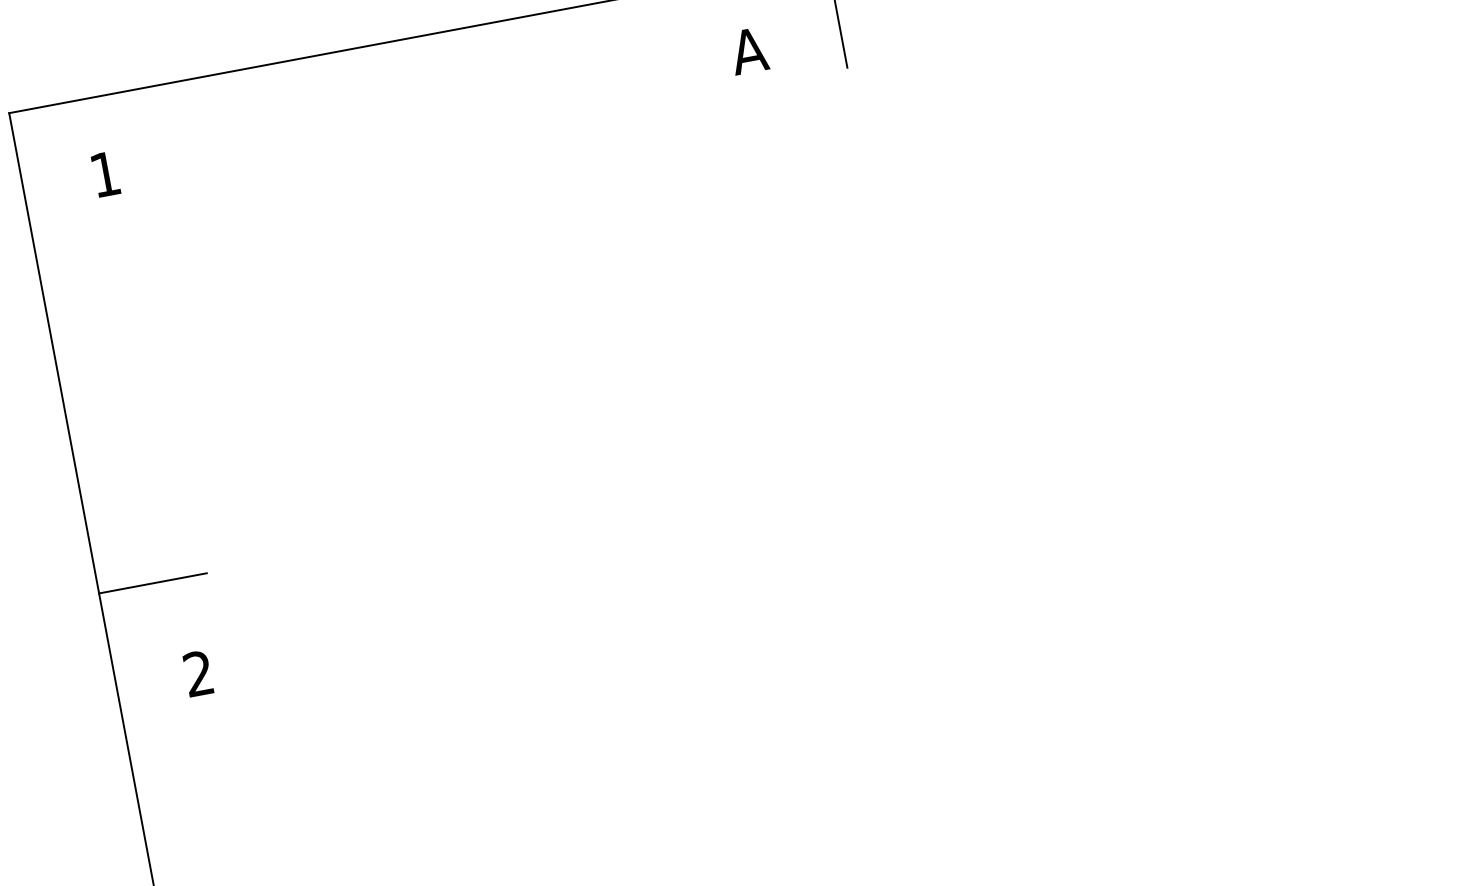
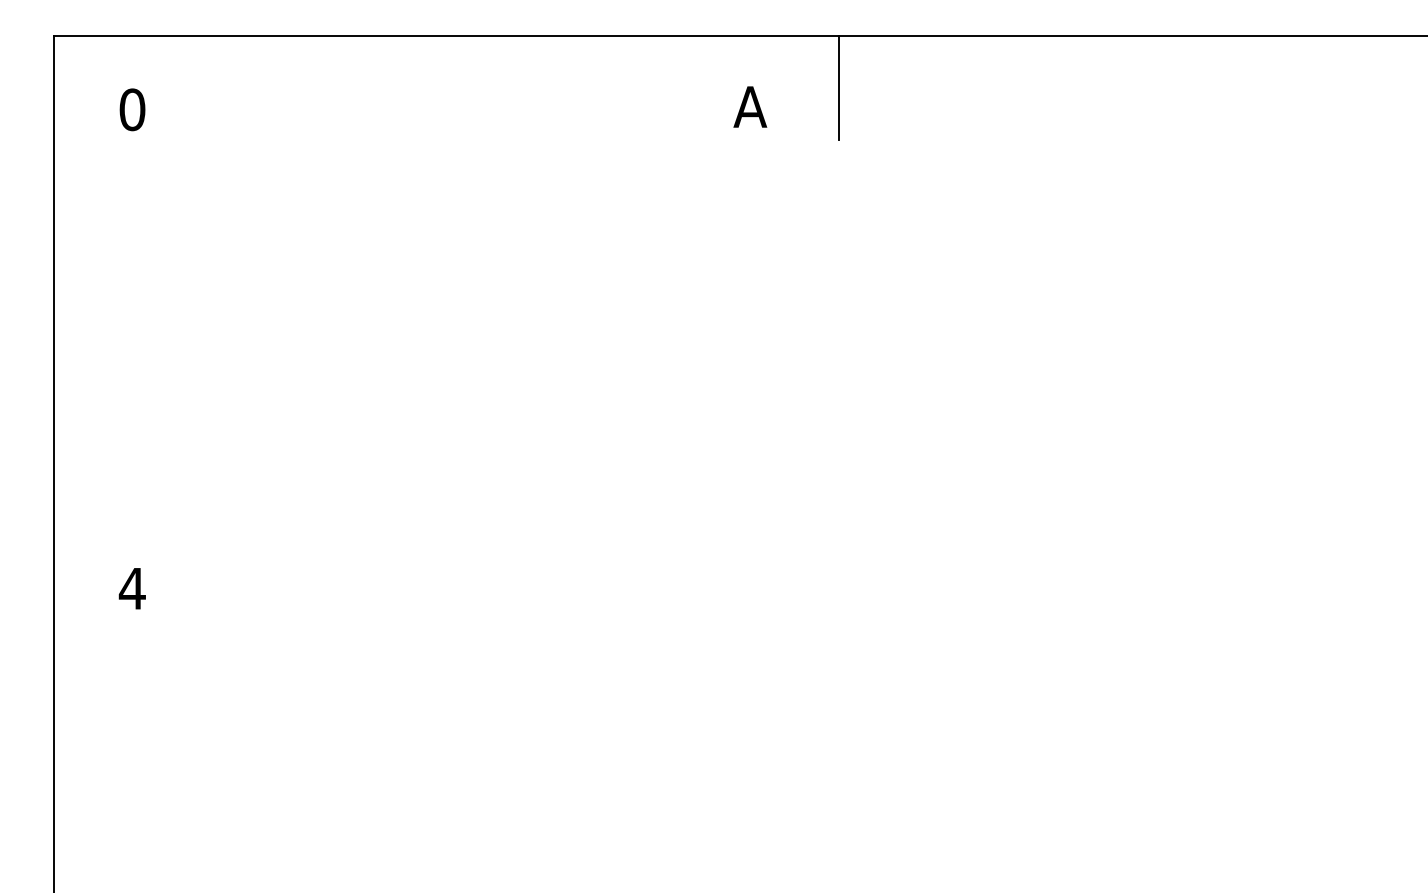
text: (105, 174) -> (132, 109), 1 -> 0
line: (152, 583) -> (105, 497), removed
text: (197, 673) -> (131, 588), 2 -> 4

